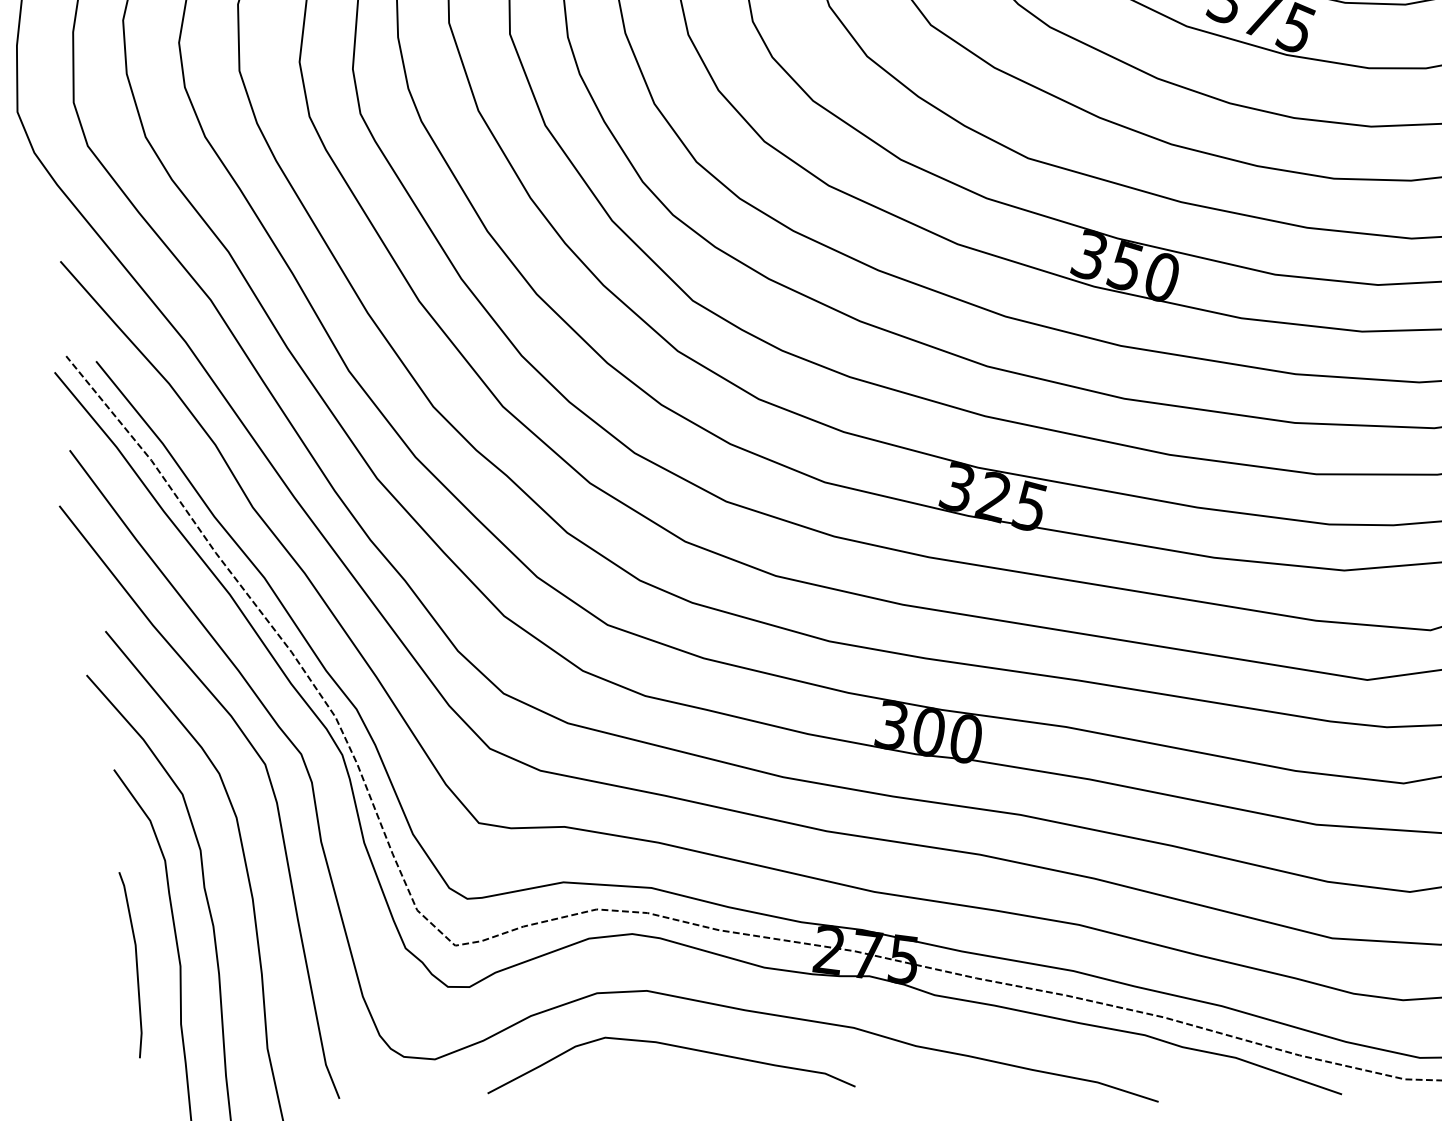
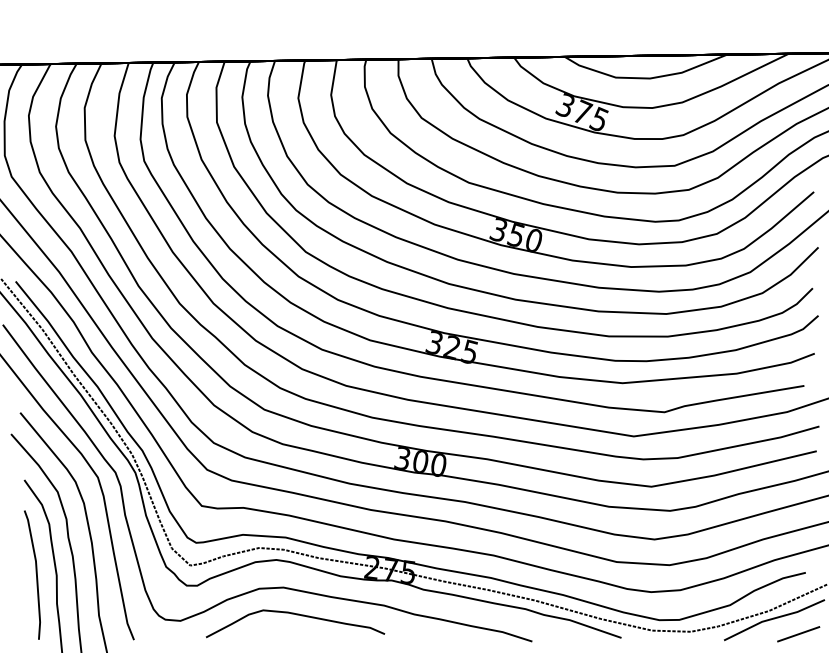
part: (130, 963) -> (32, 574), size x1.43

